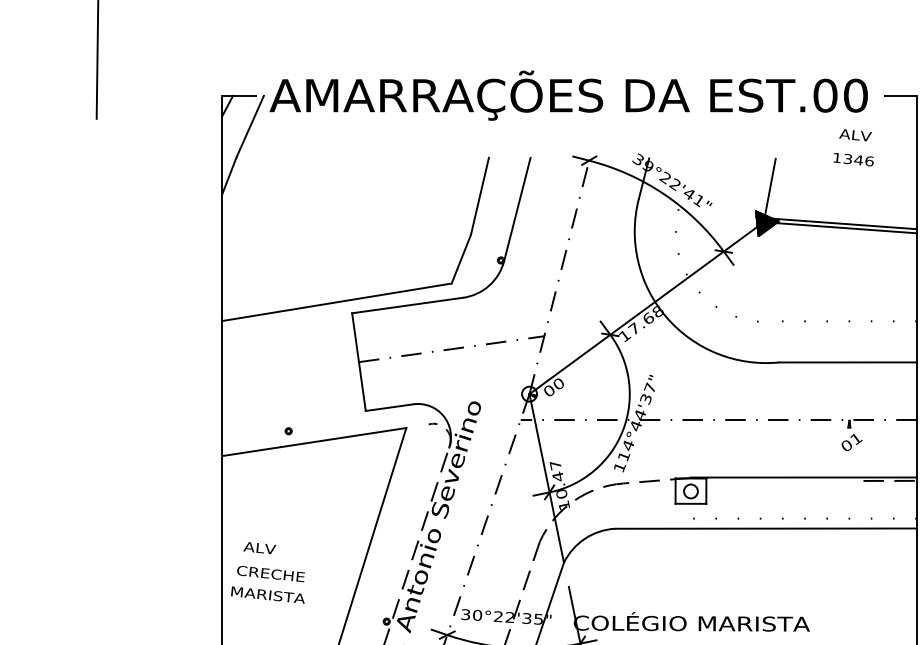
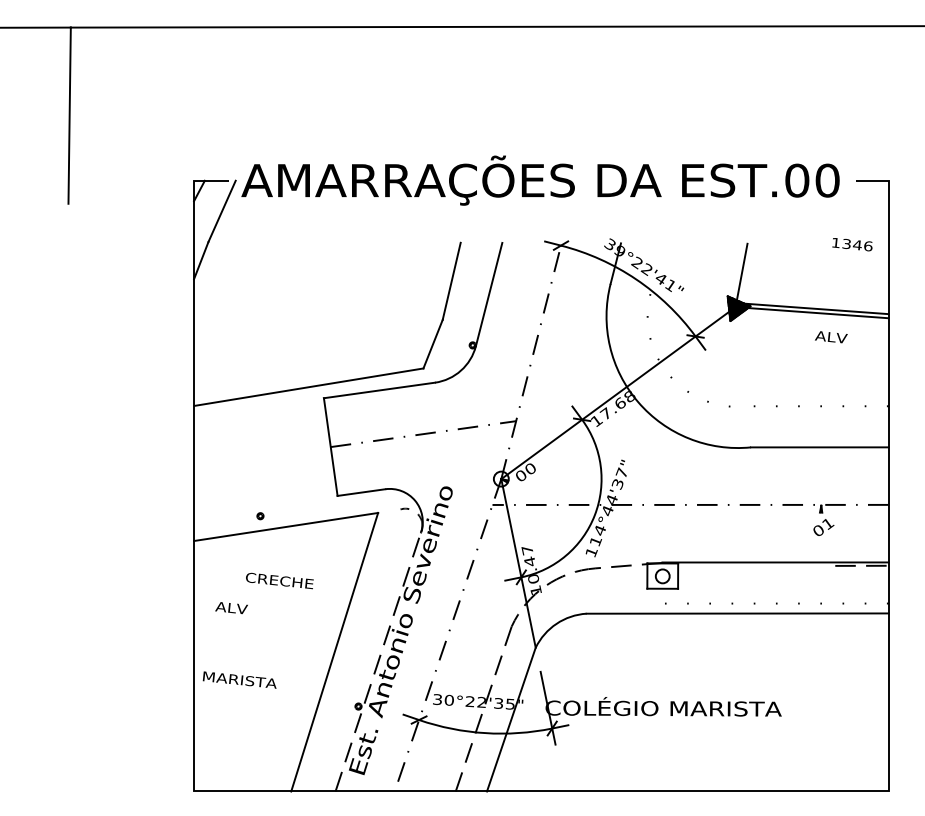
text: (855, 135) -> (831, 337), moved
text: (853, 159) -> (852, 244), moved
text: (259, 548) -> (231, 608), moved
text: (270, 573) -> (279, 580), moved

